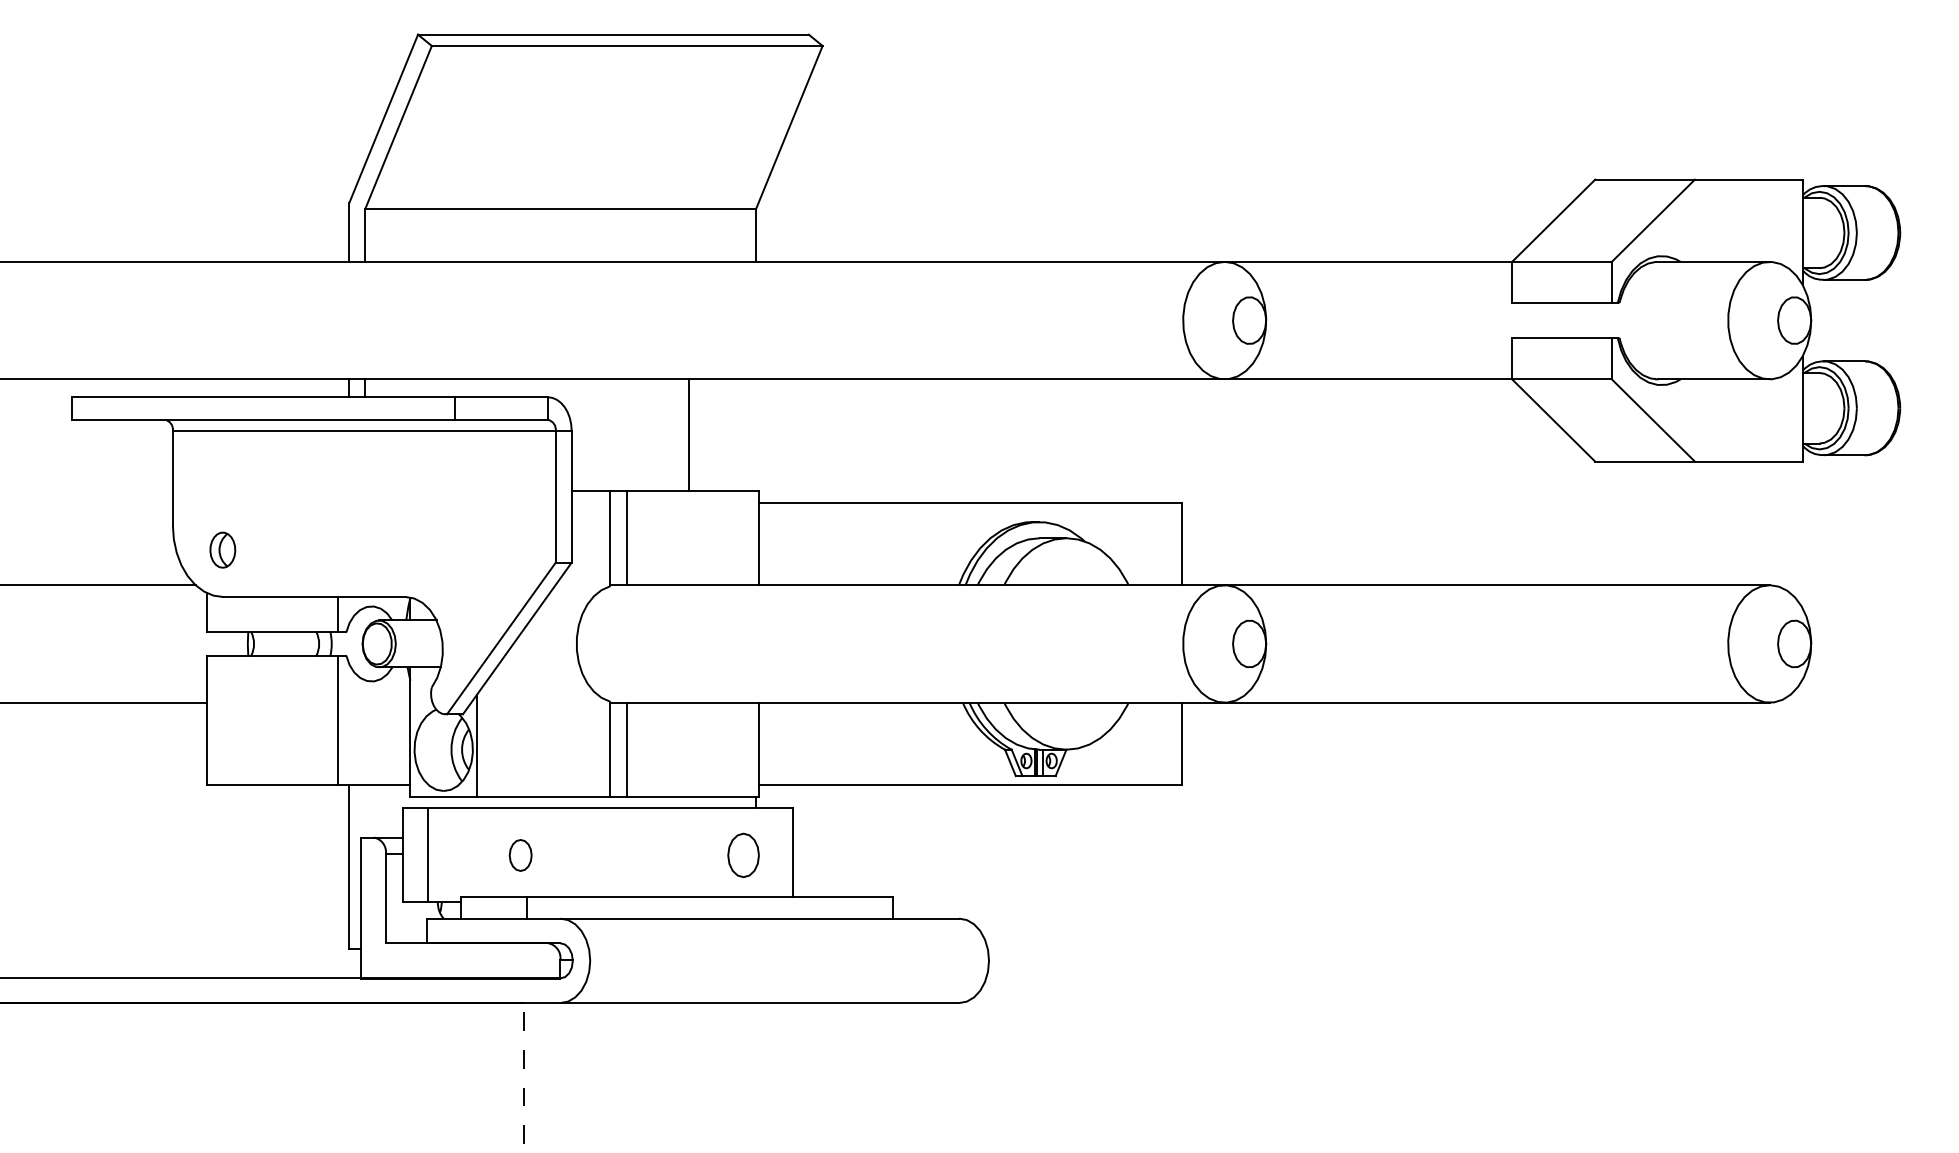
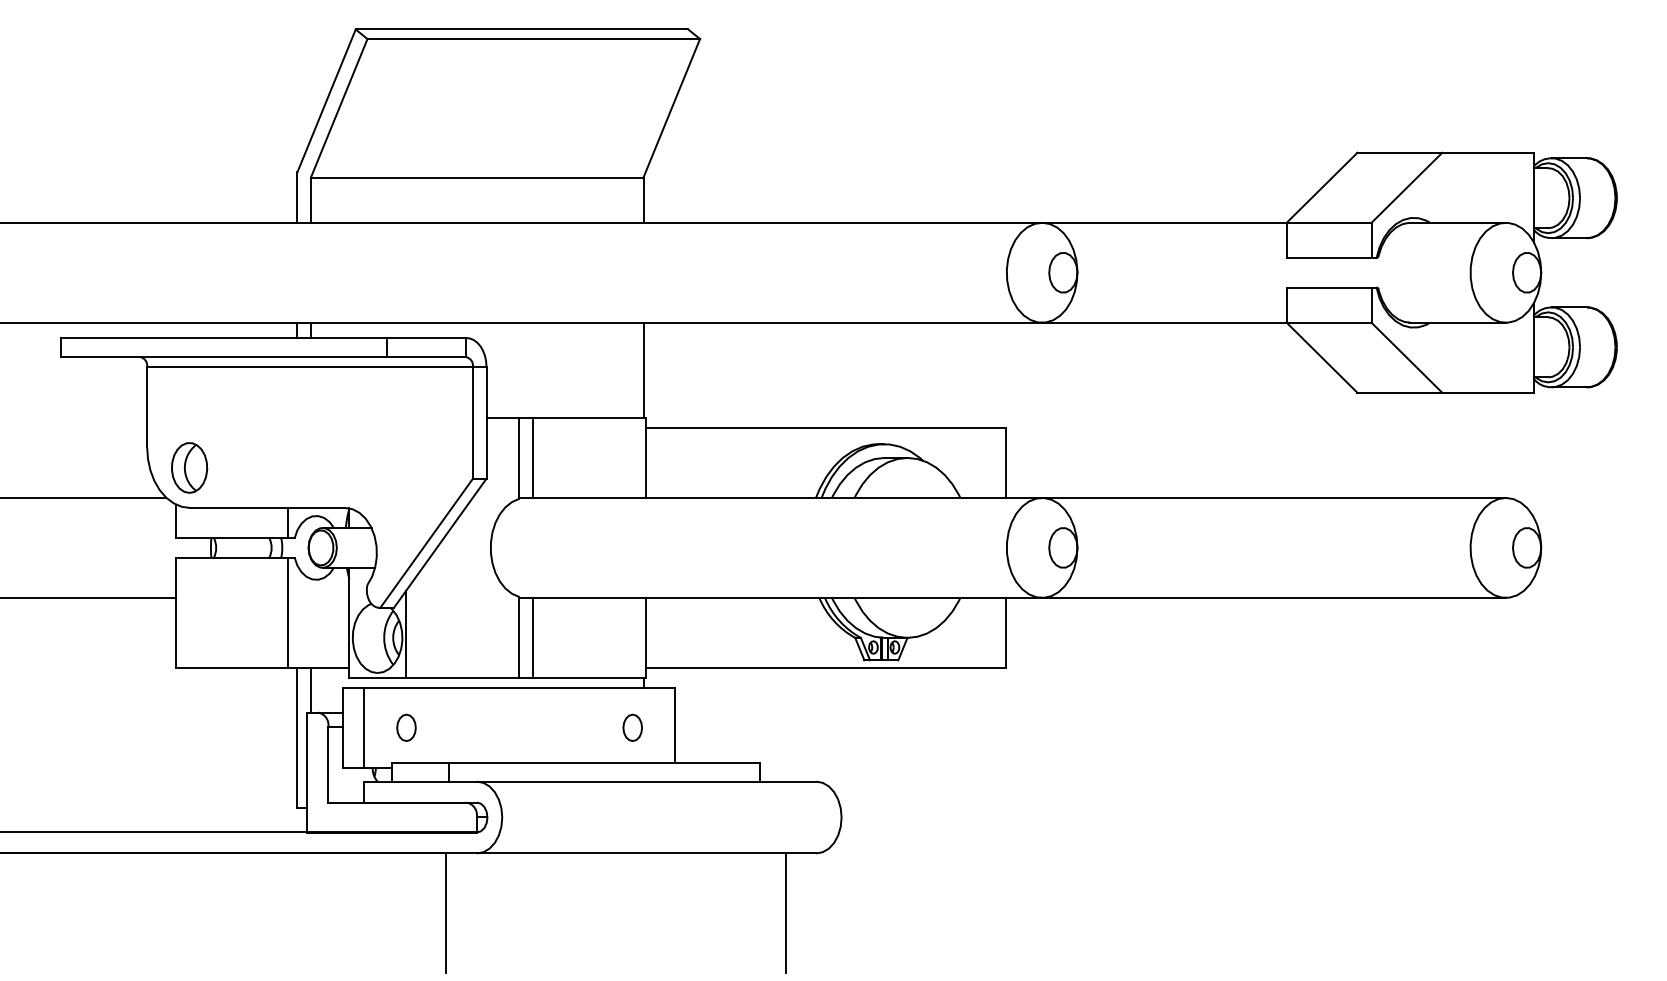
line: (689, 435) -> (643, 370), moved
part: (222, 550) -> (189, 468), size x1.67
line: (365, 810) -> (311, 689), added
part: (520, 855) -> (406, 727), moved
part: (743, 855) -> (632, 727), size x0.71
line: (524, 1073) -> (446, 913), dashed -> solid
line: (923, 1073) -> (785, 913), added

